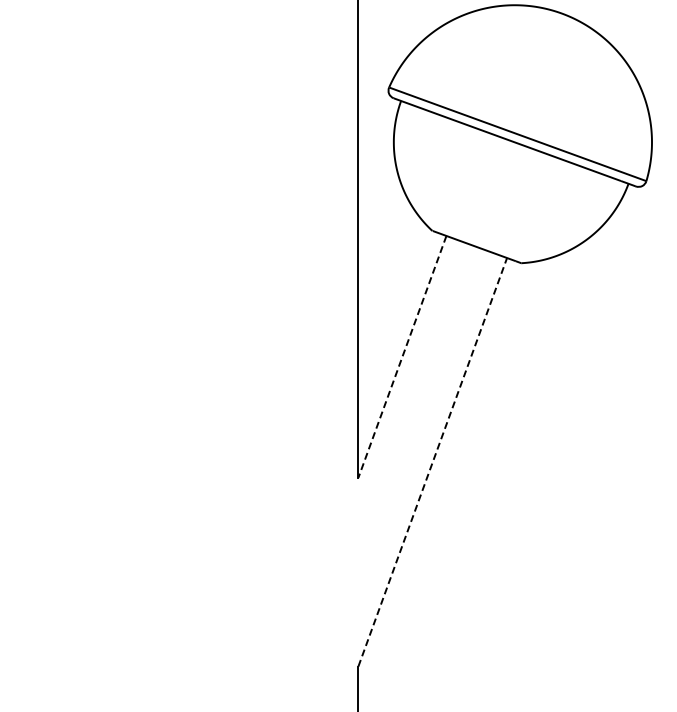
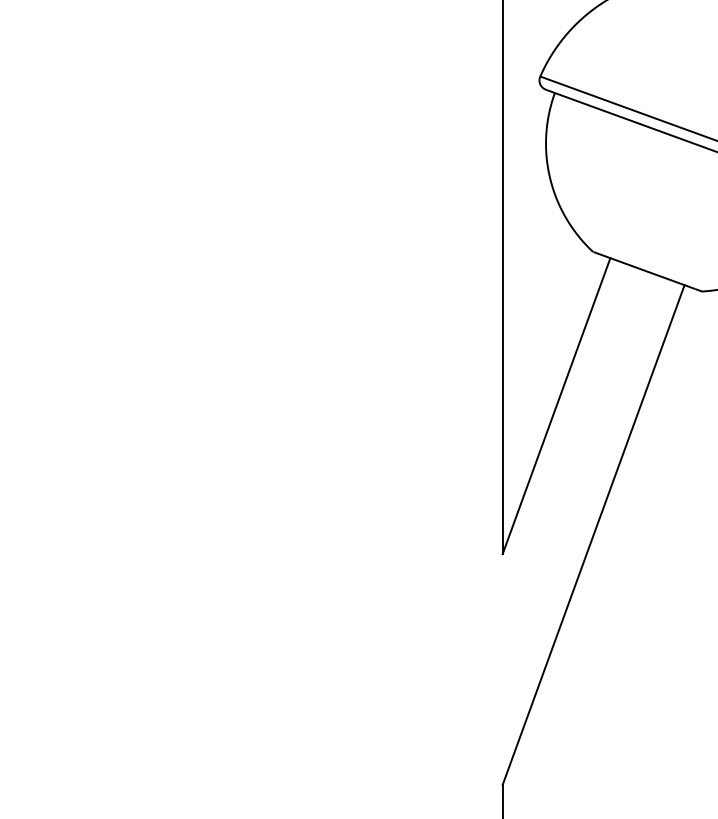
line: (402, 356) -> (556, 405), dashed -> solid
line: (432, 461) -> (593, 534), dashed -> solid

